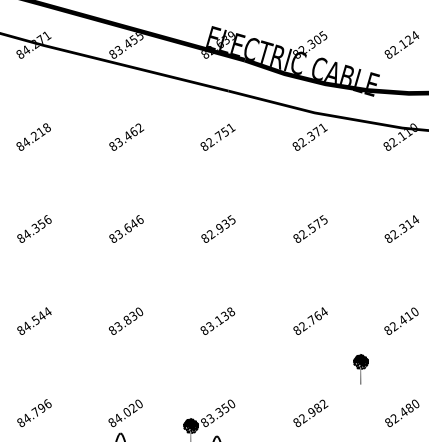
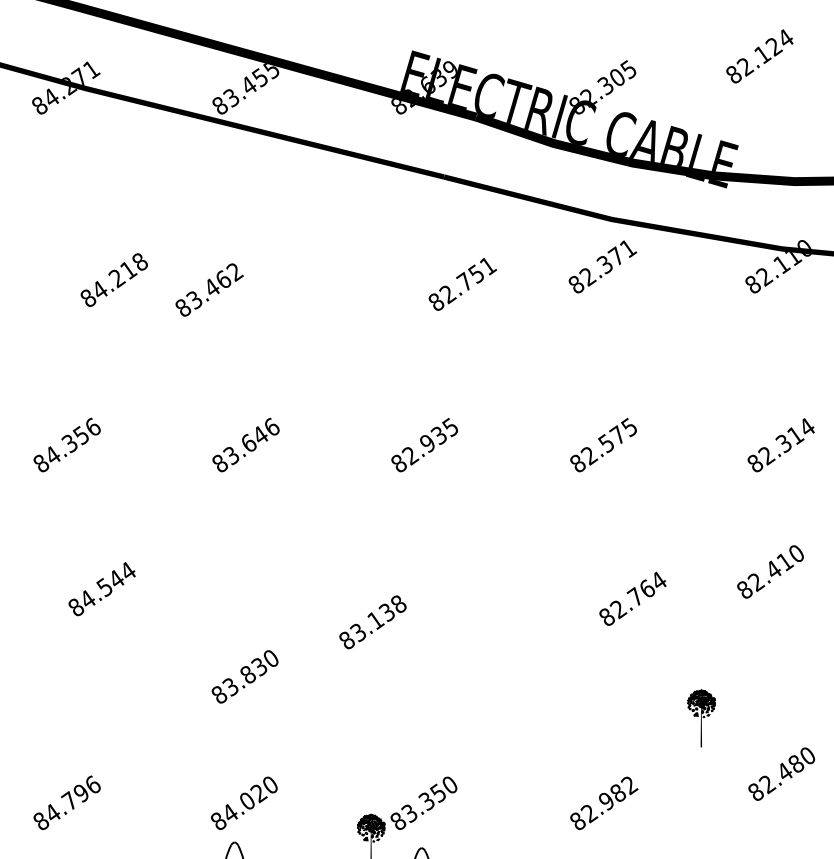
text: (401, 44) -> (758, 55), moved
text: (33, 136) -> (113, 278), moved
text: (126, 136) -> (209, 288), moved
text: (217, 137) -> (461, 284), moved
text: (34, 320) -> (102, 587), moved
text: (125, 320) -> (244, 675), moved
text: (217, 320) -> (372, 620), moved
text: (310, 320) -> (632, 597), moved
text: (401, 320) -> (770, 570), moved
text: (402, 412) -> (782, 772), moved

